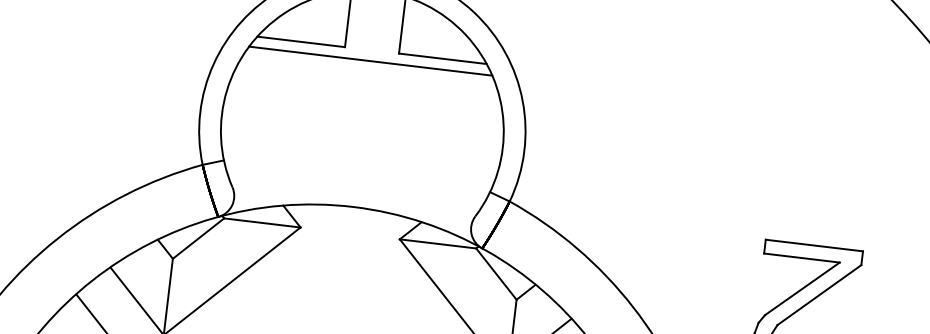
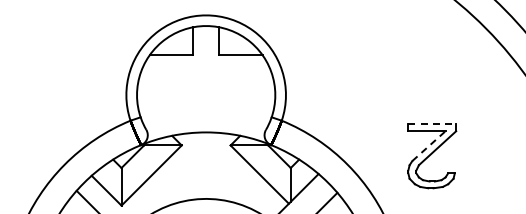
line: (371, 60) -> (206, 60), removed
line: (814, 245) -> (432, 124), solid -> dashed
line: (803, 287) -> (429, 145), solid -> dashed

